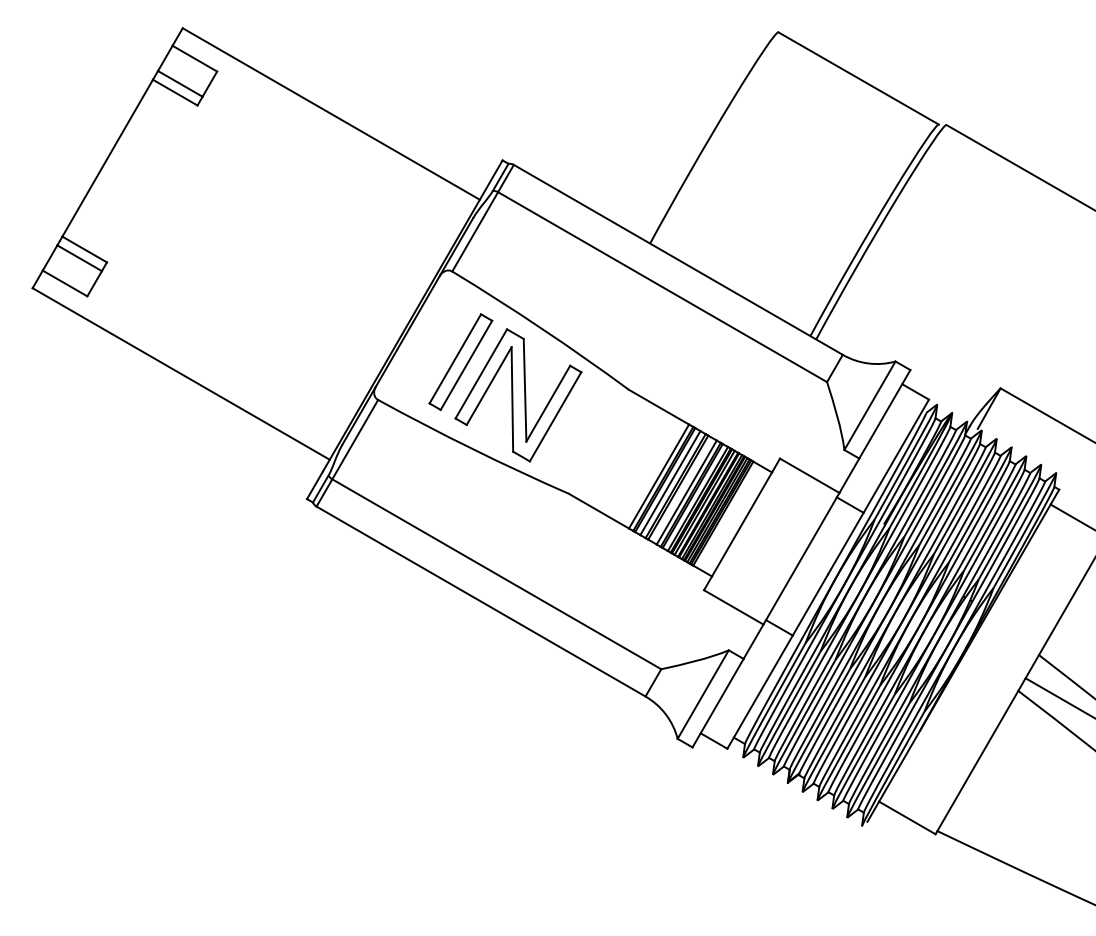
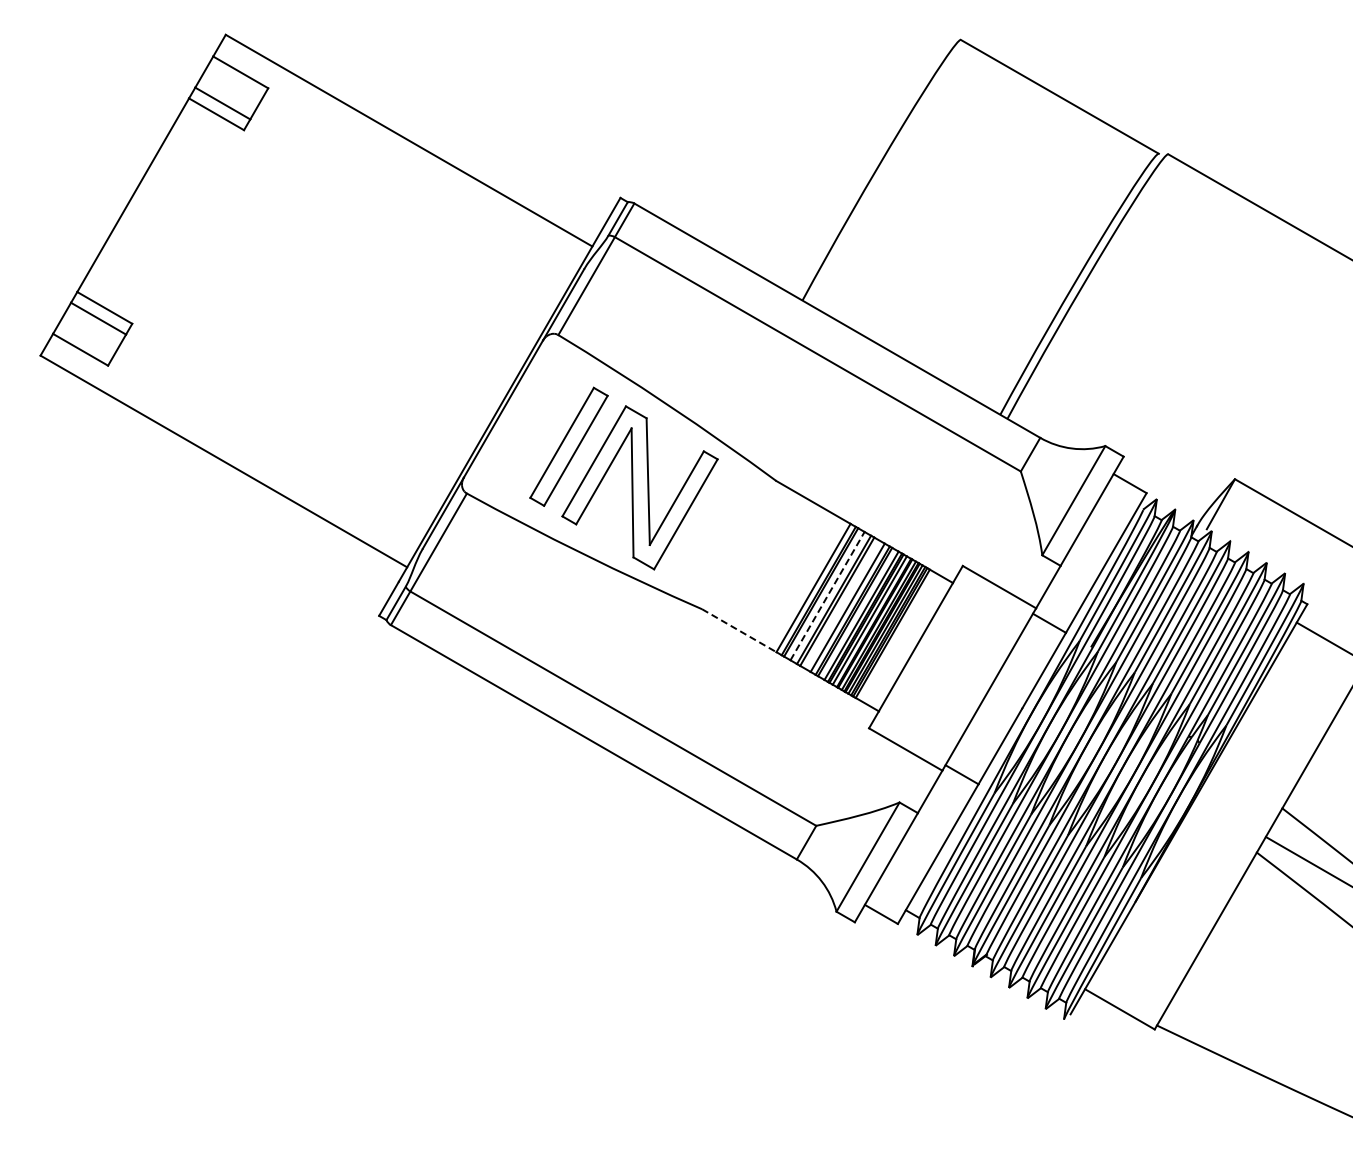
line: (670, 482) -> (827, 595), solid -> dashed
line: (599, 510) -> (739, 630), solid -> dashed

